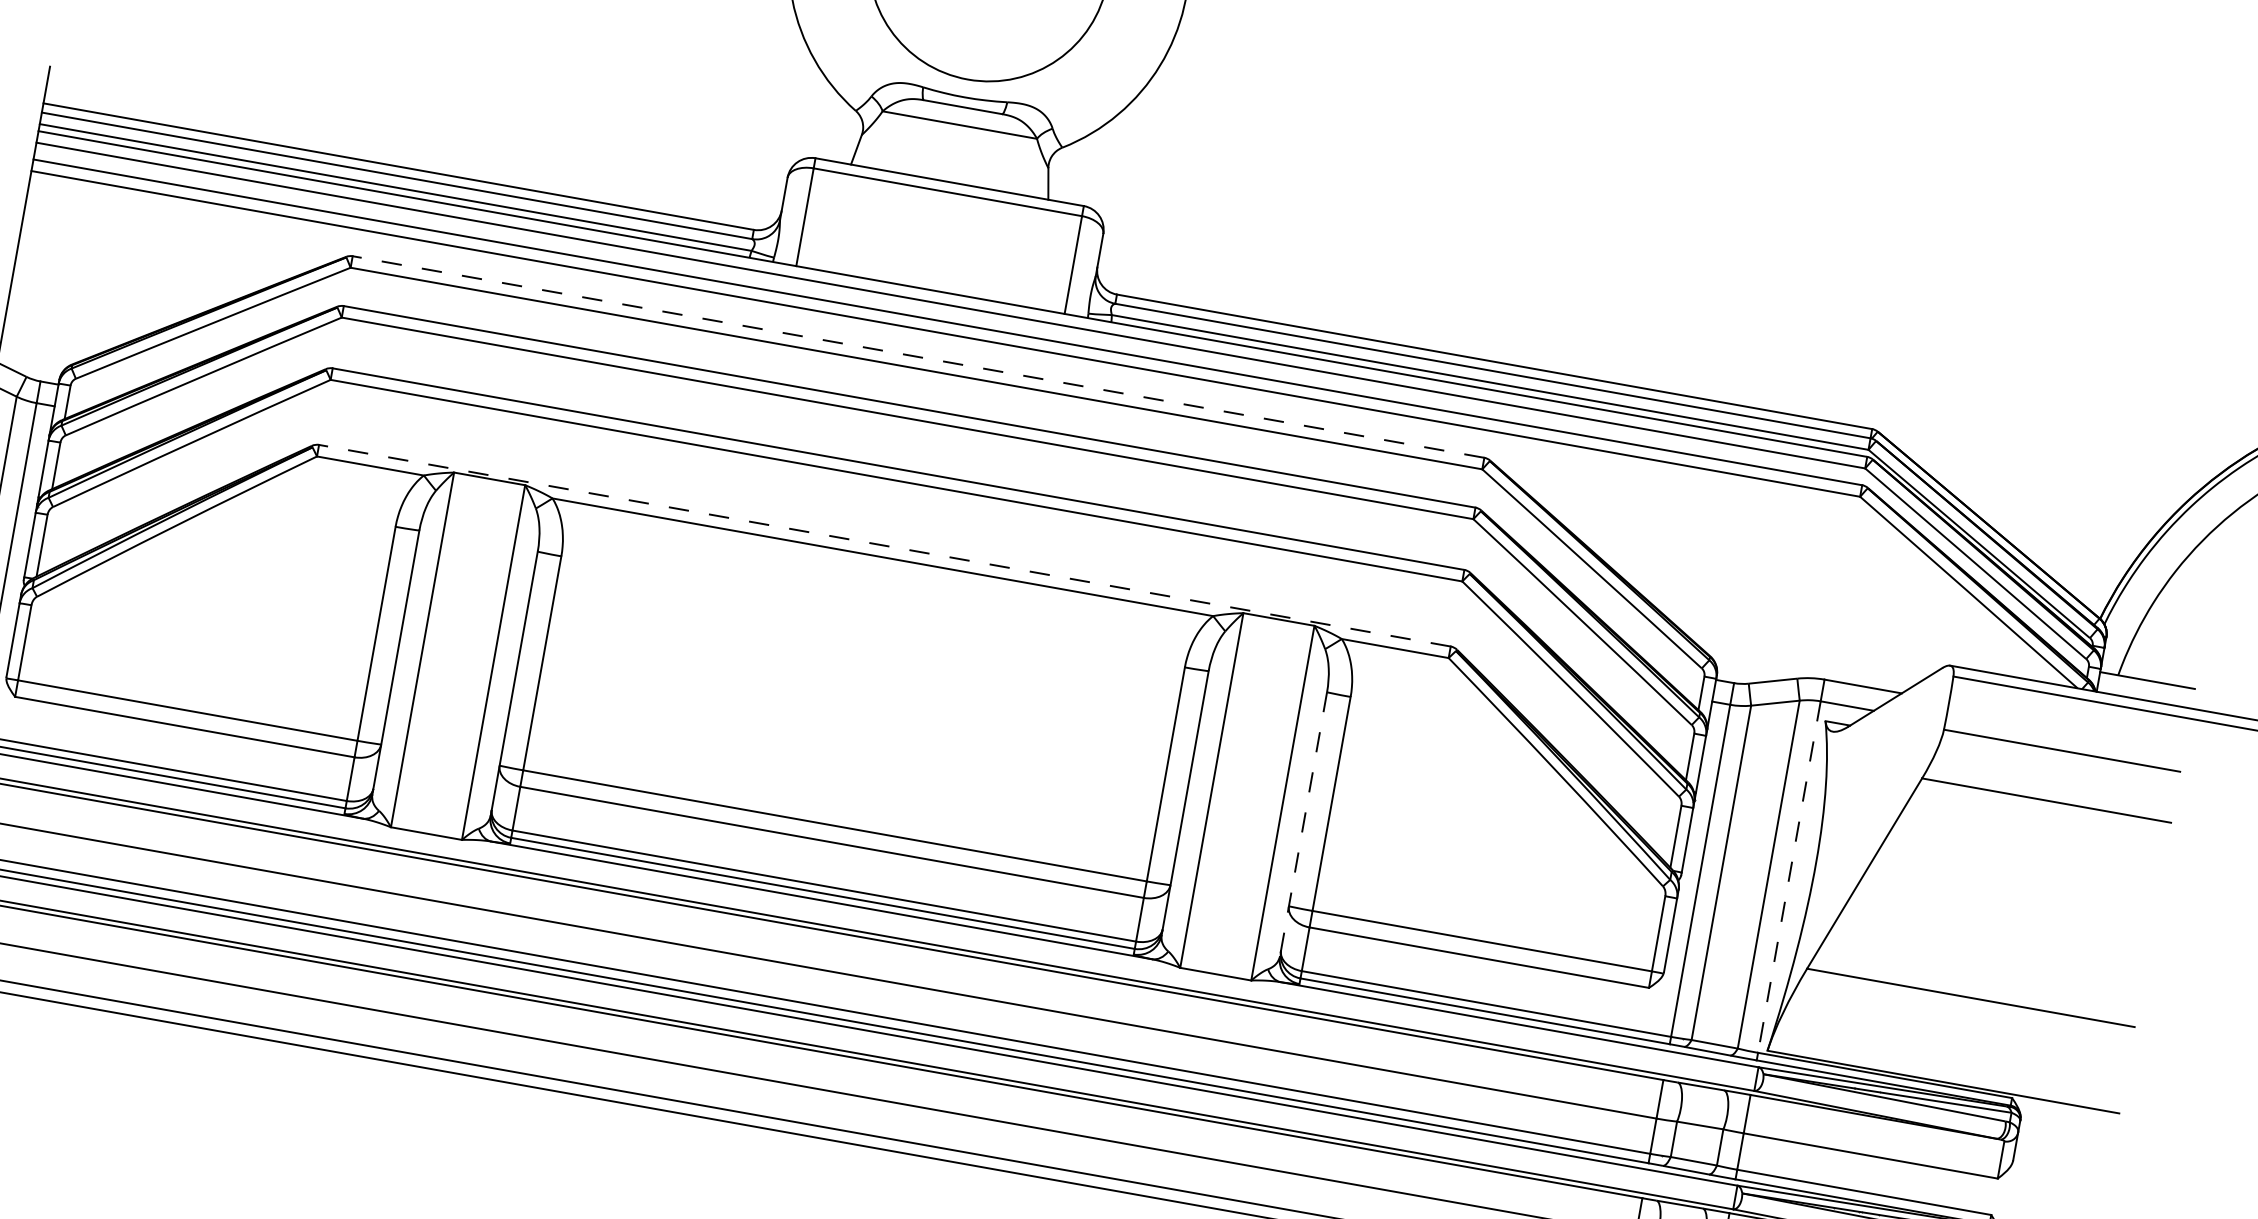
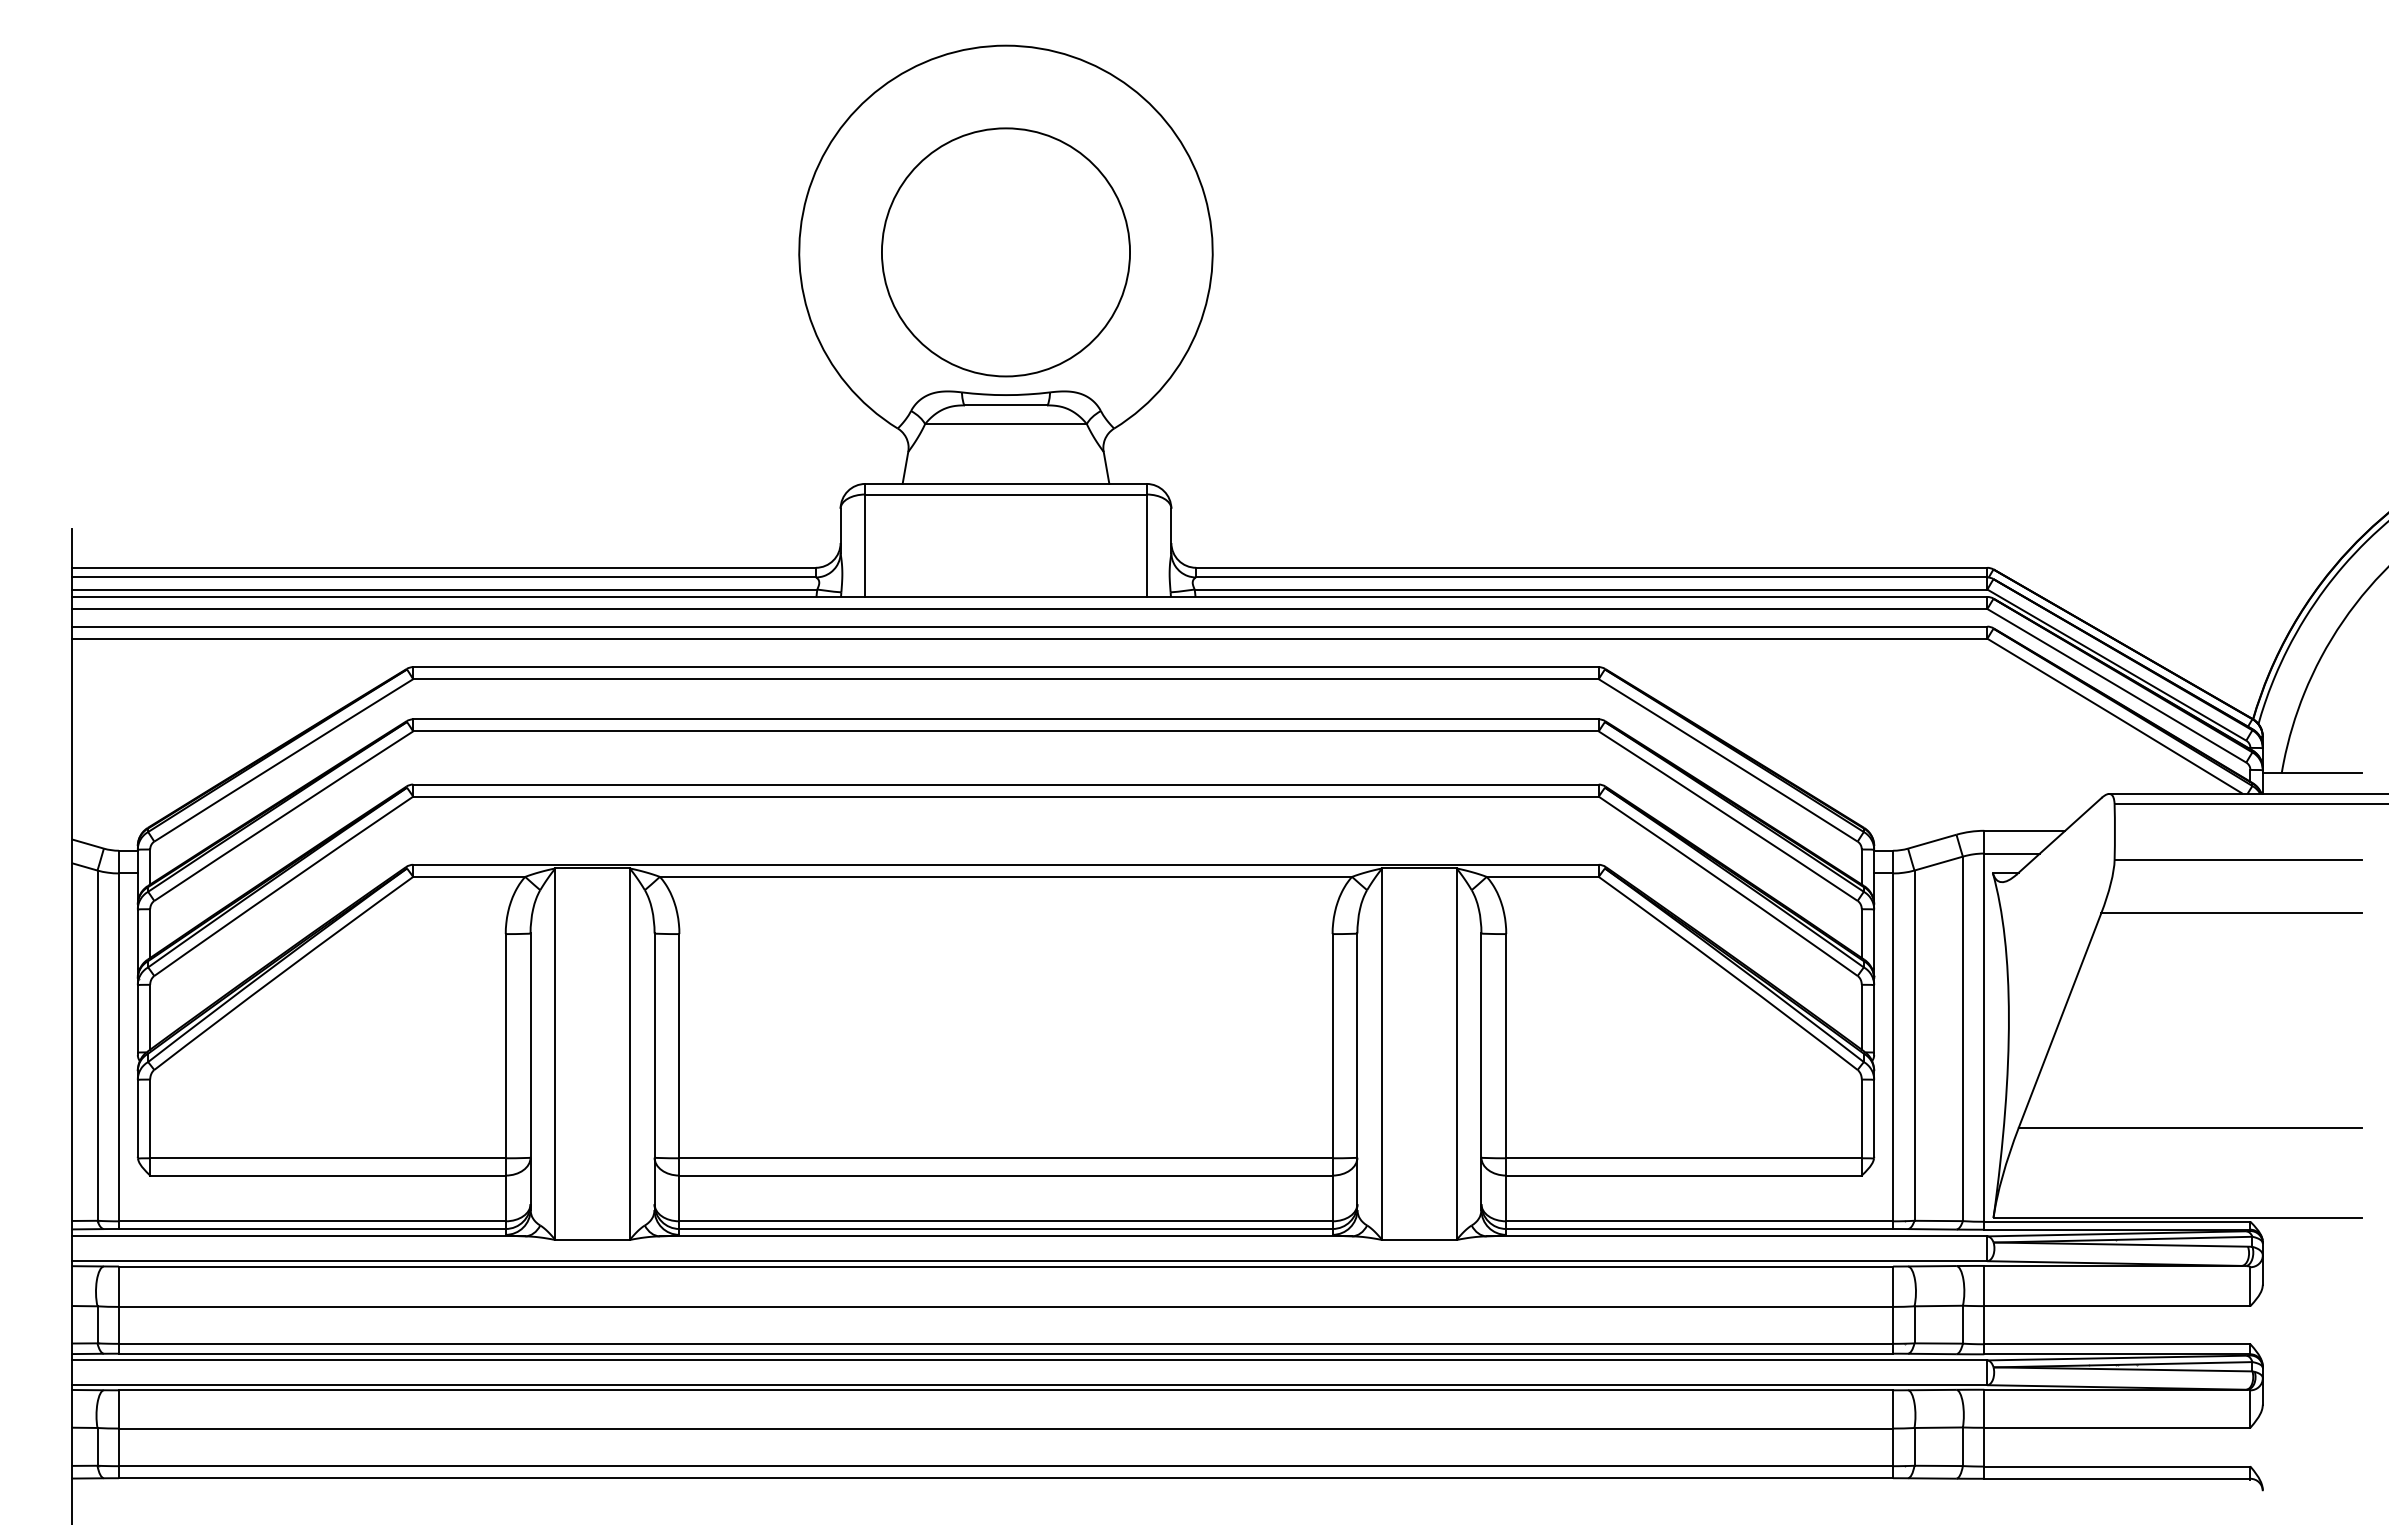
line: (917, 357) -> (1005, 667), dashed -> solid
line: (884, 545) -> (1005, 864), dashed -> solid
line: (1303, 824) -> (1481, 1072), dashed -> solid
line: (1789, 877) -> (1984, 1038), dashed -> solid

